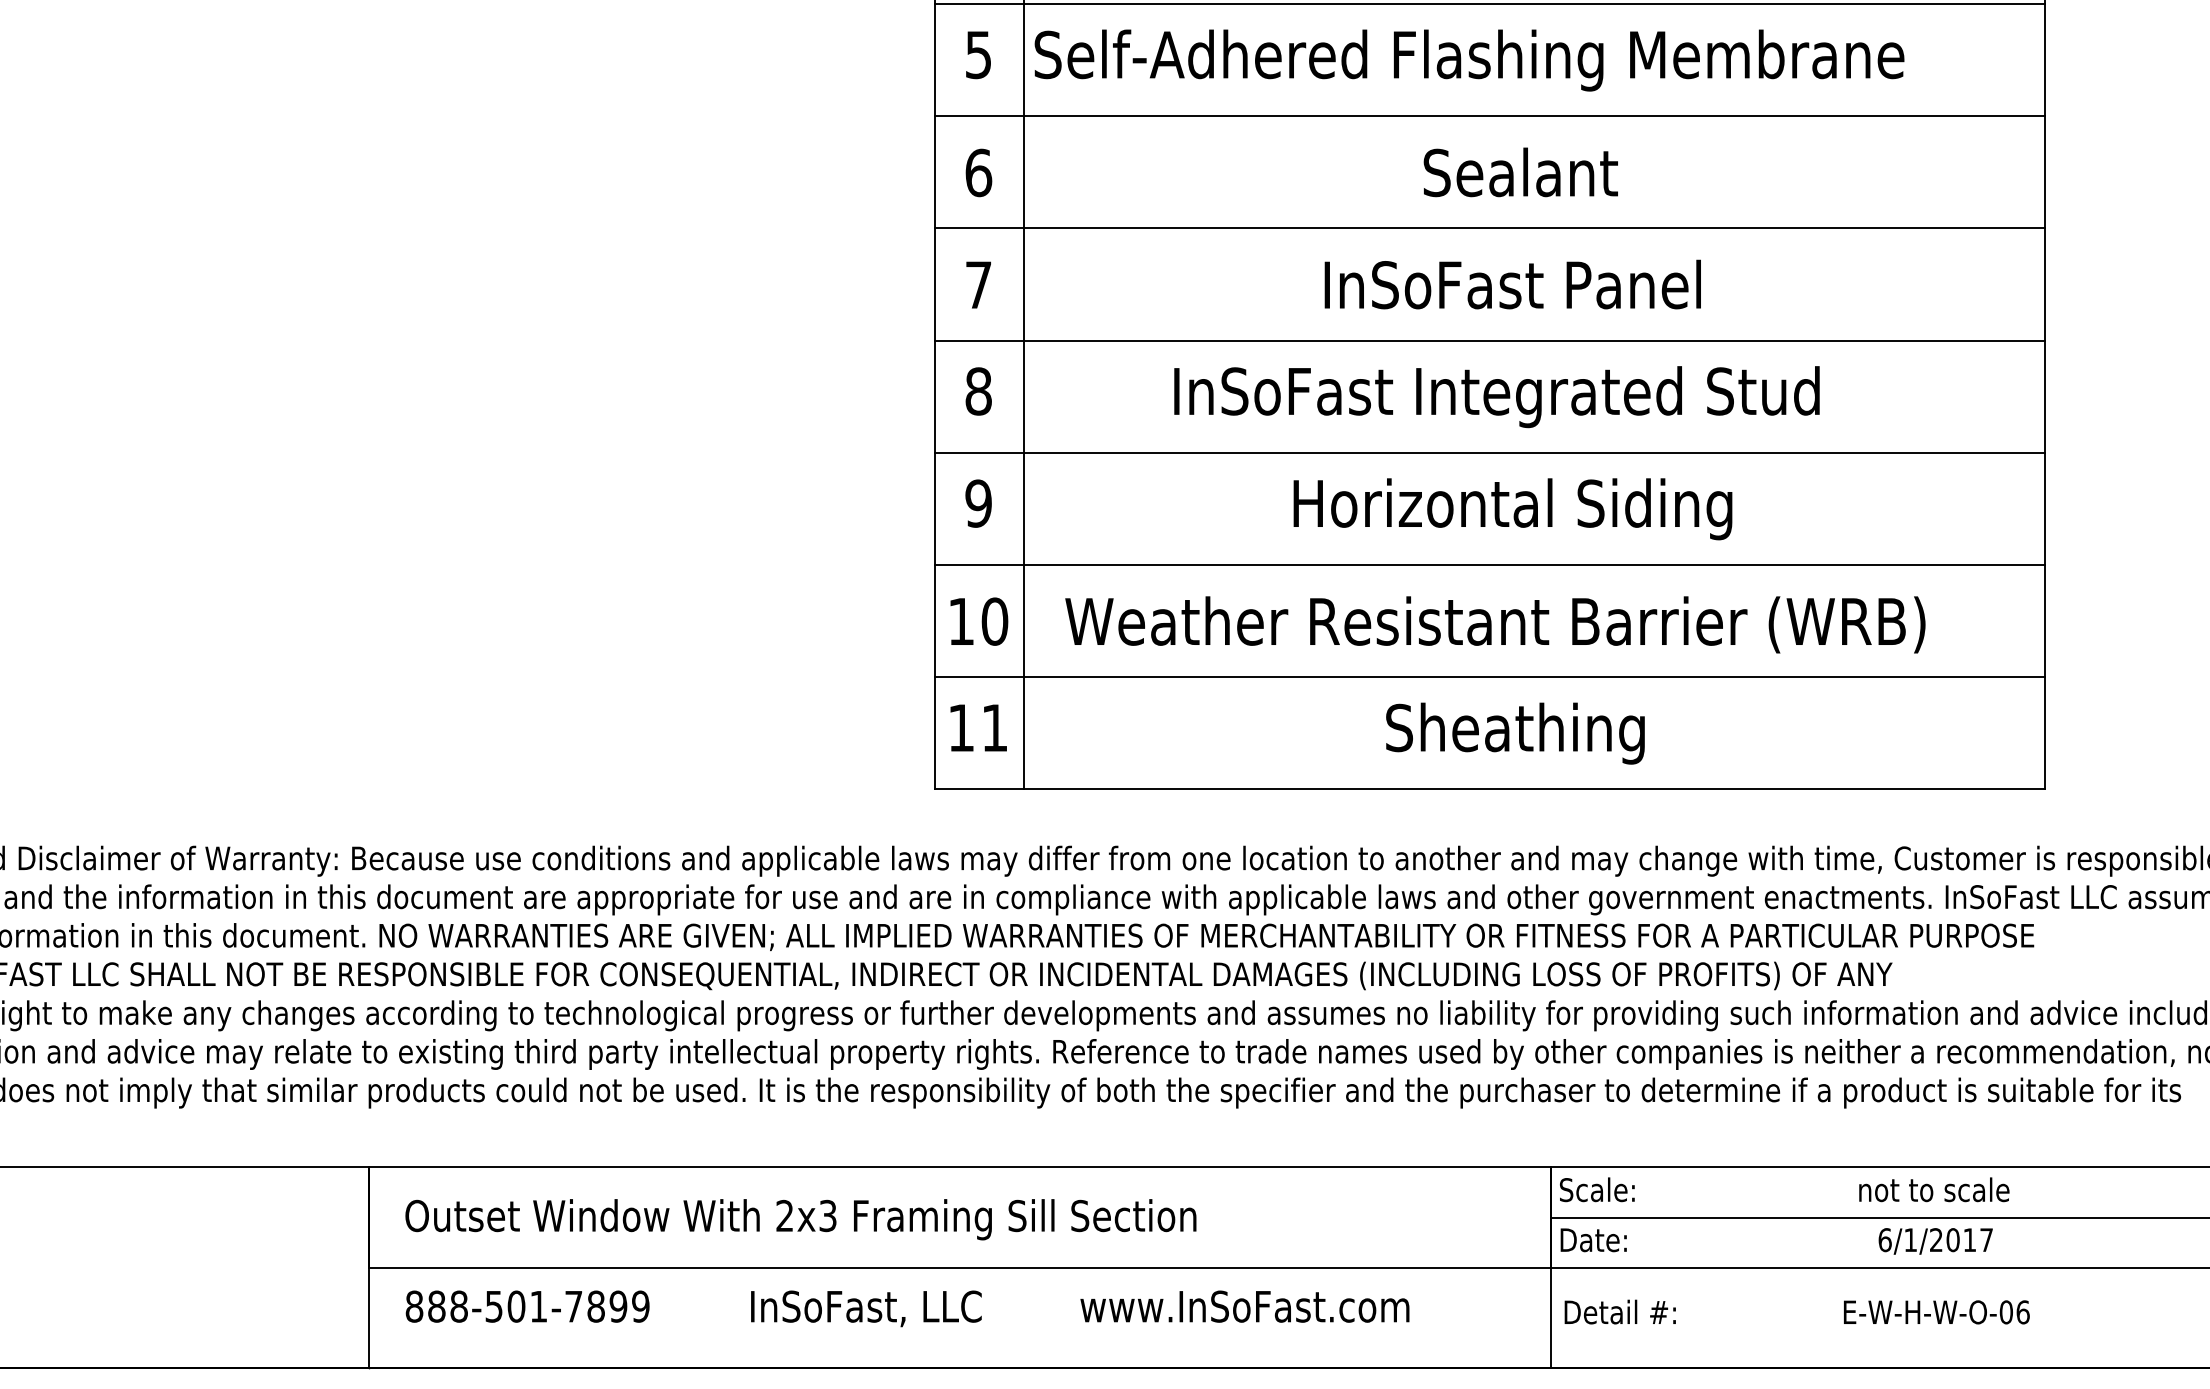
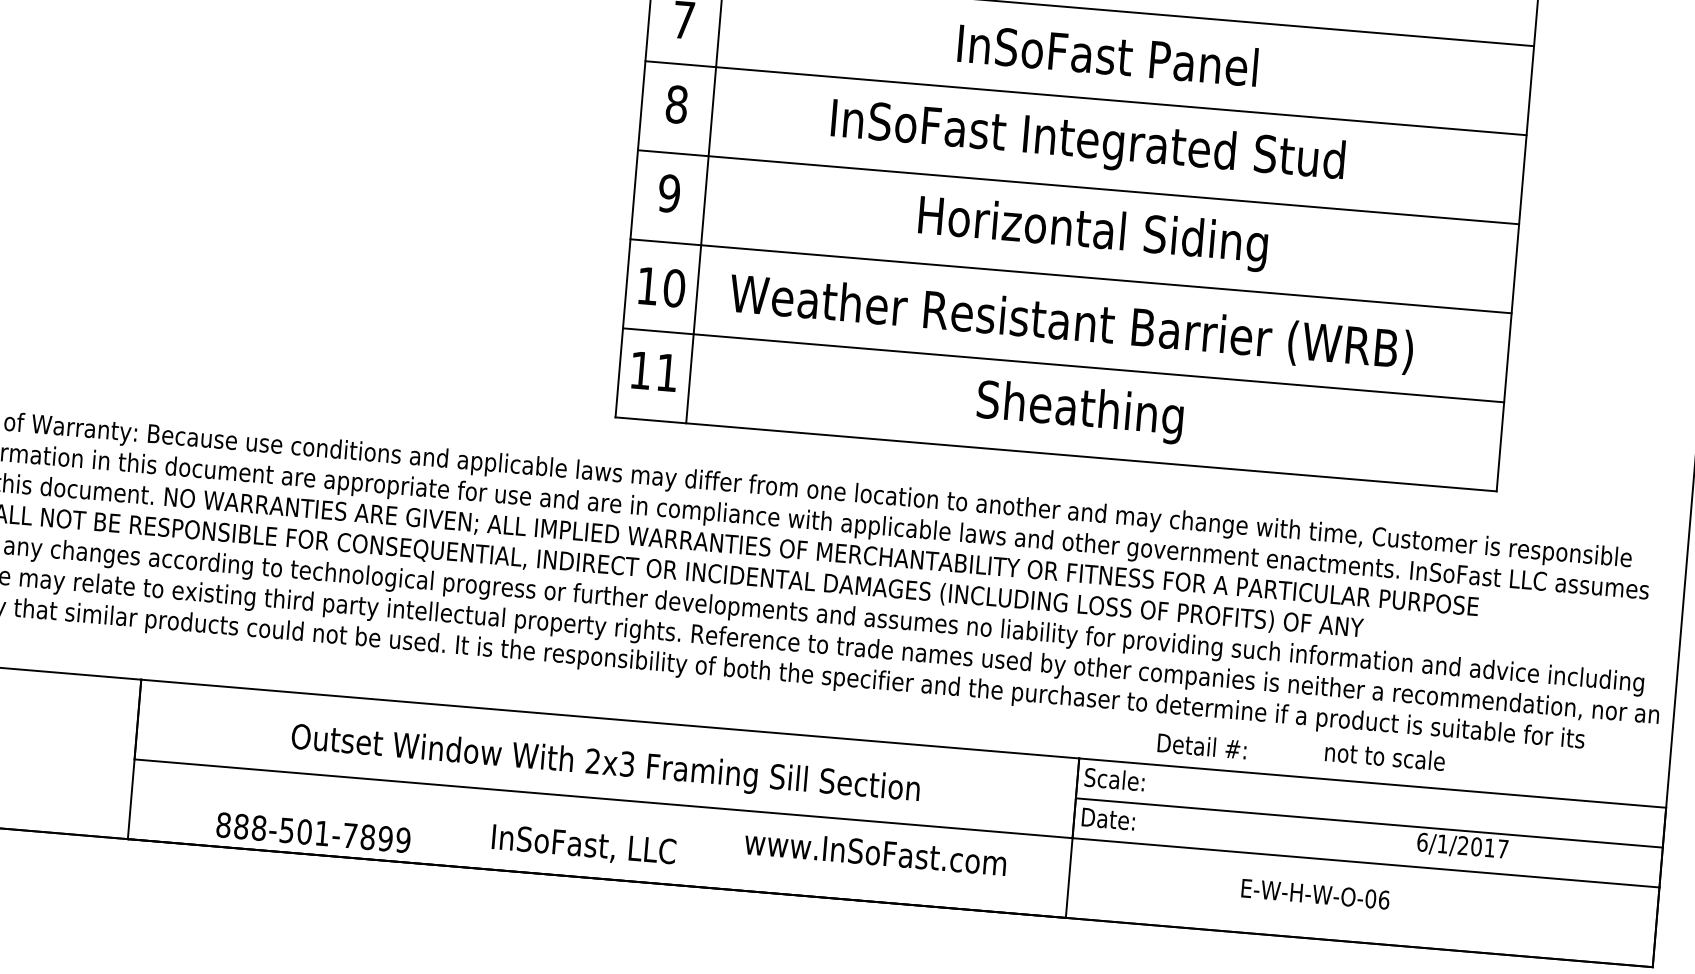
text: (1934, 1189) -> (1385, 756), moved
text: (800, 1219) -> (605, 765), moved
text: (1935, 1241) -> (1462, 846), moved
text: (527, 1306) -> (313, 832), moved
text: (1244, 1306) -> (875, 852), moved
text: (866, 1308) -> (584, 845), moved
text: (1619, 1311) -> (1201, 745), moved
text: (1936, 1312) -> (1315, 894), moved

